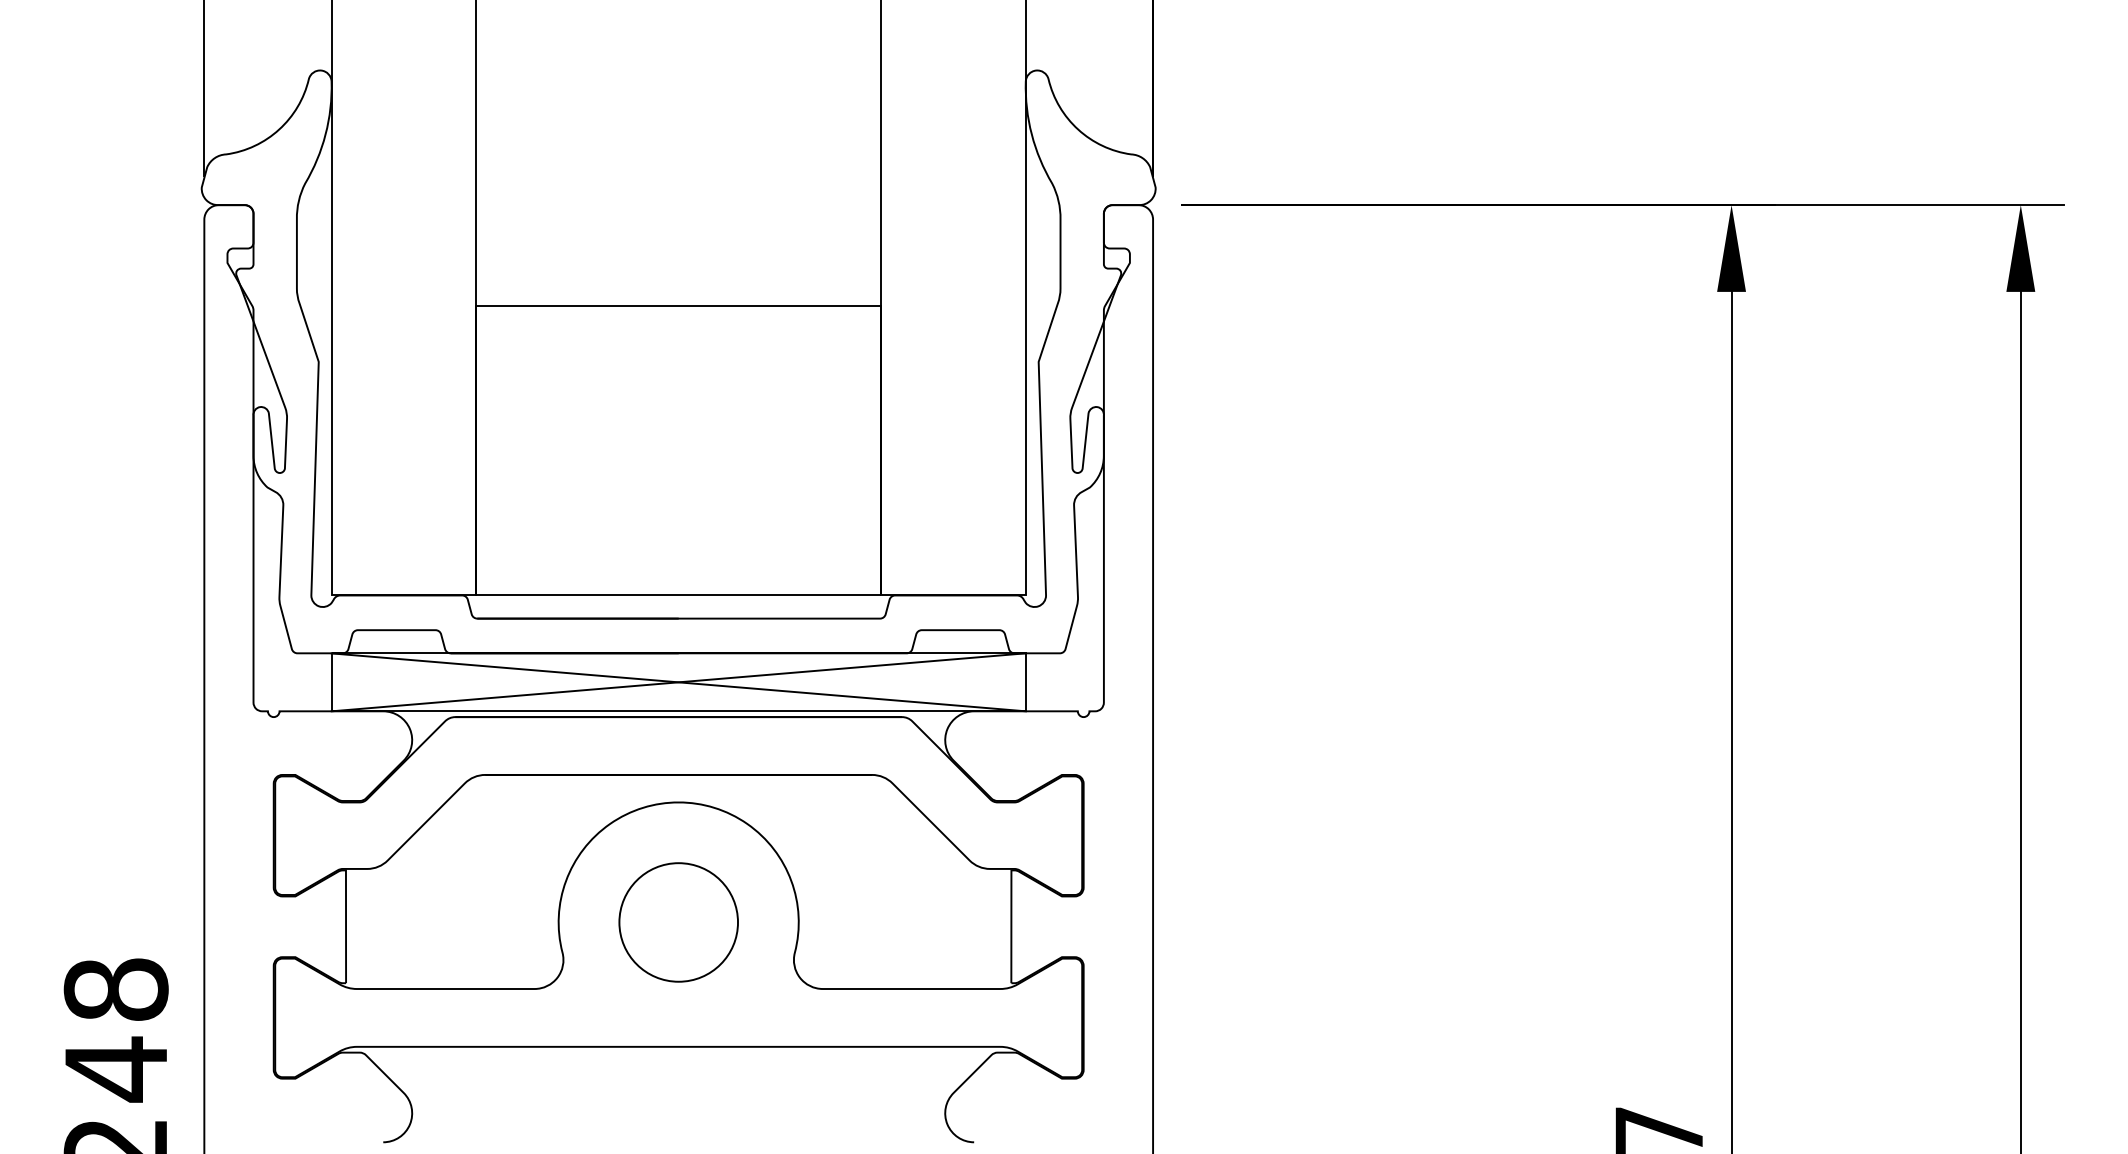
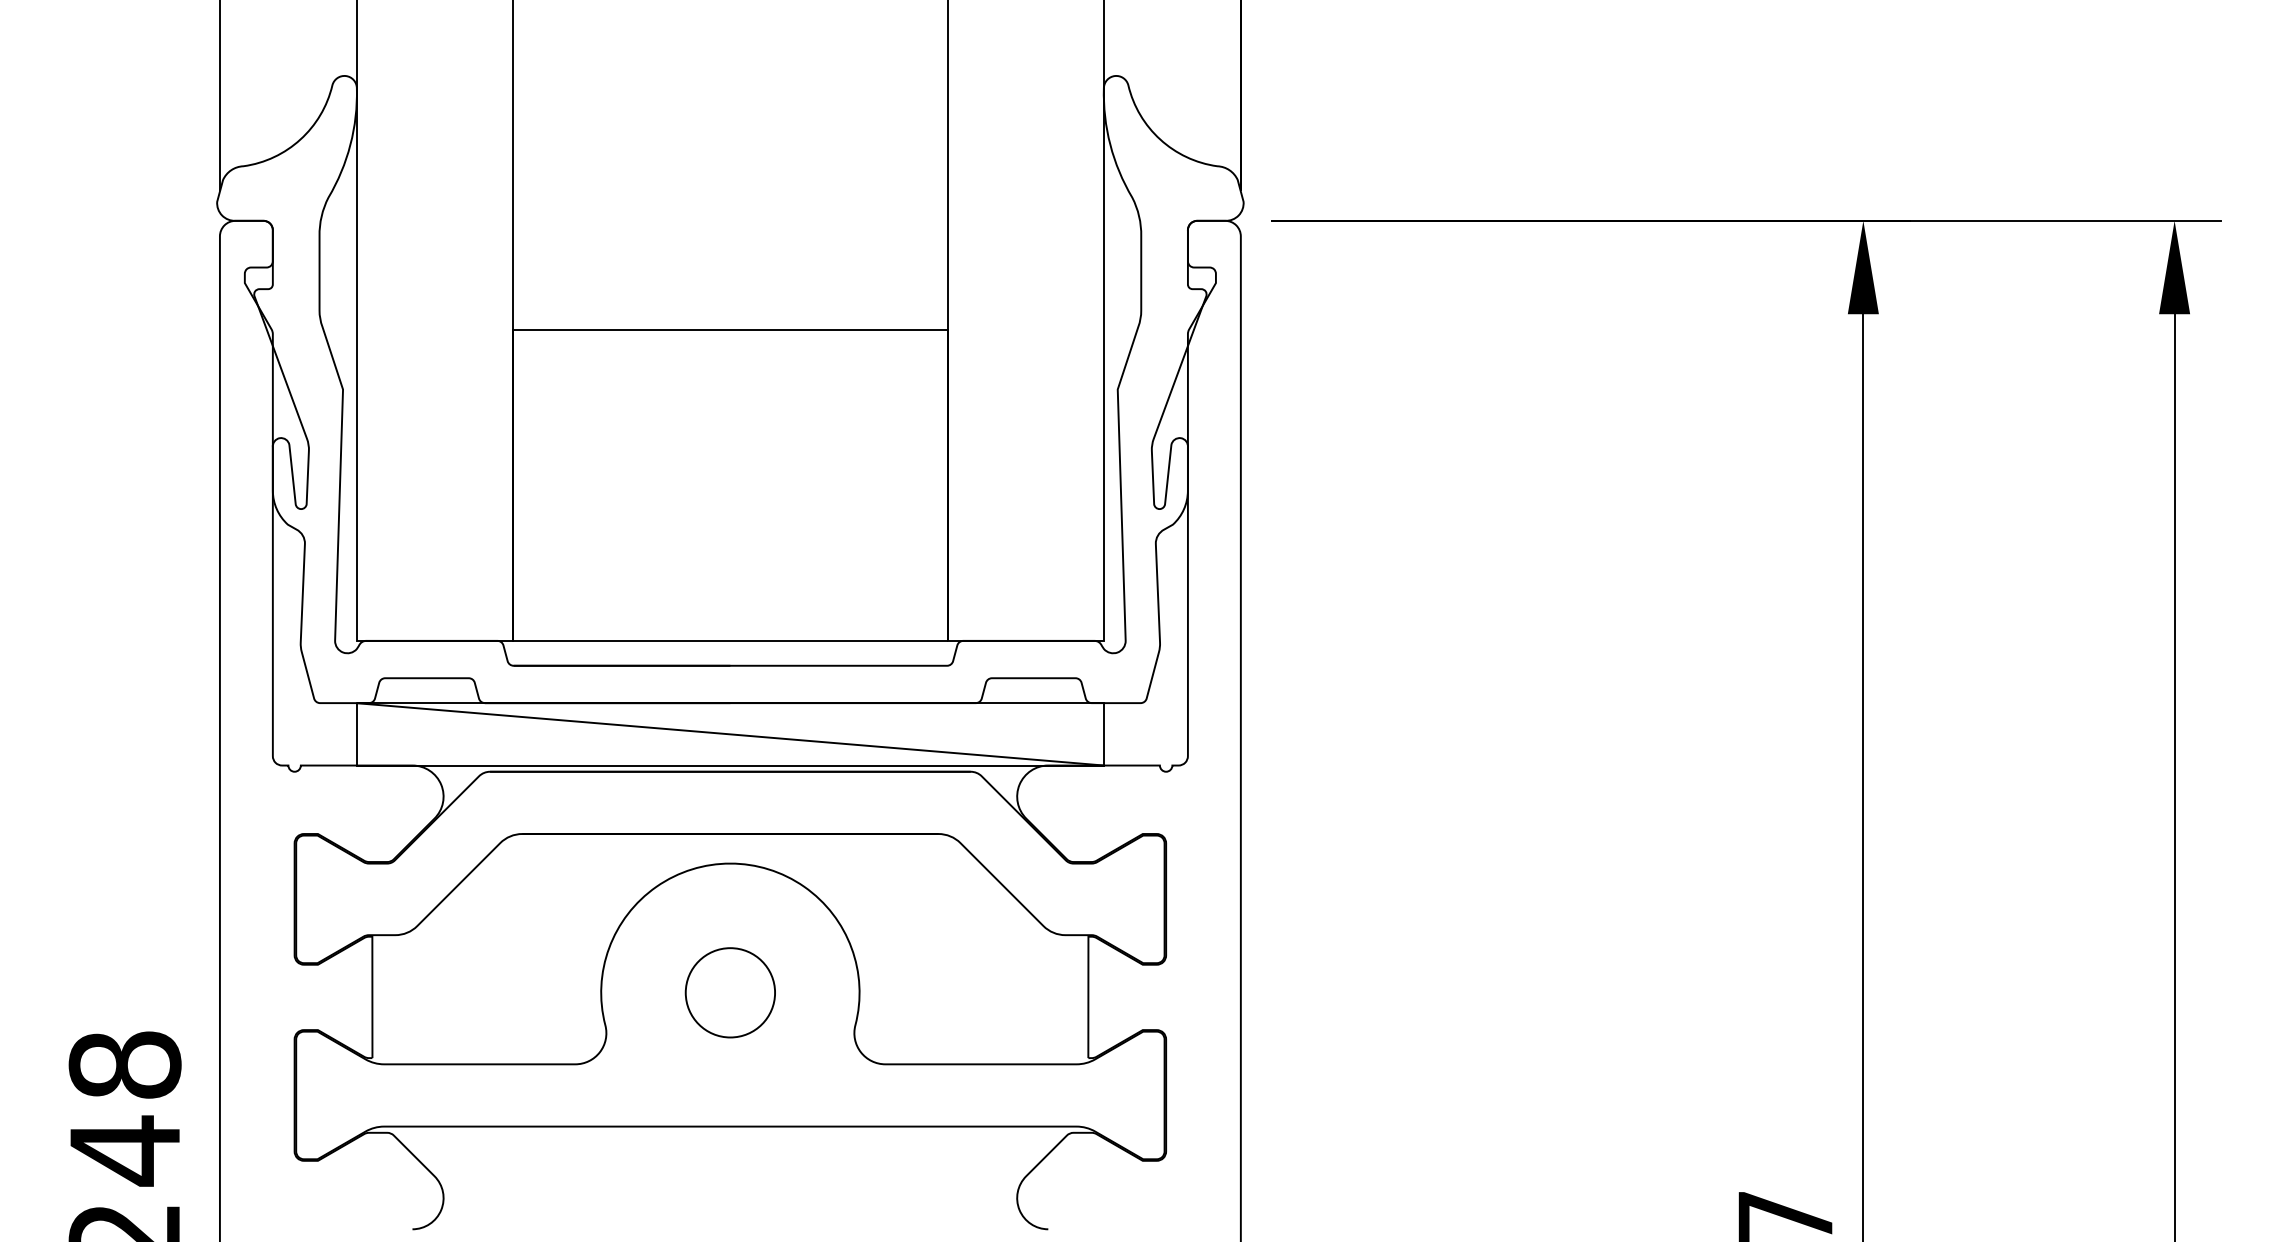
line: (678, 682) -> (730, 734), removed
circle: (678, 922) -> (730, 992), size x0.7

